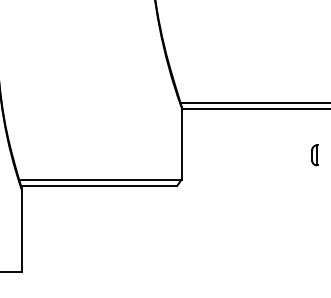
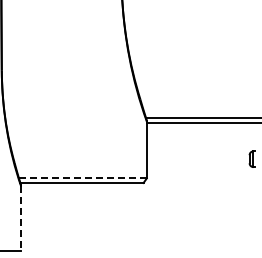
line: (99, 179) -> (82, 178), solid -> dashed
line: (22, 230) -> (21, 218), solid -> dashed

